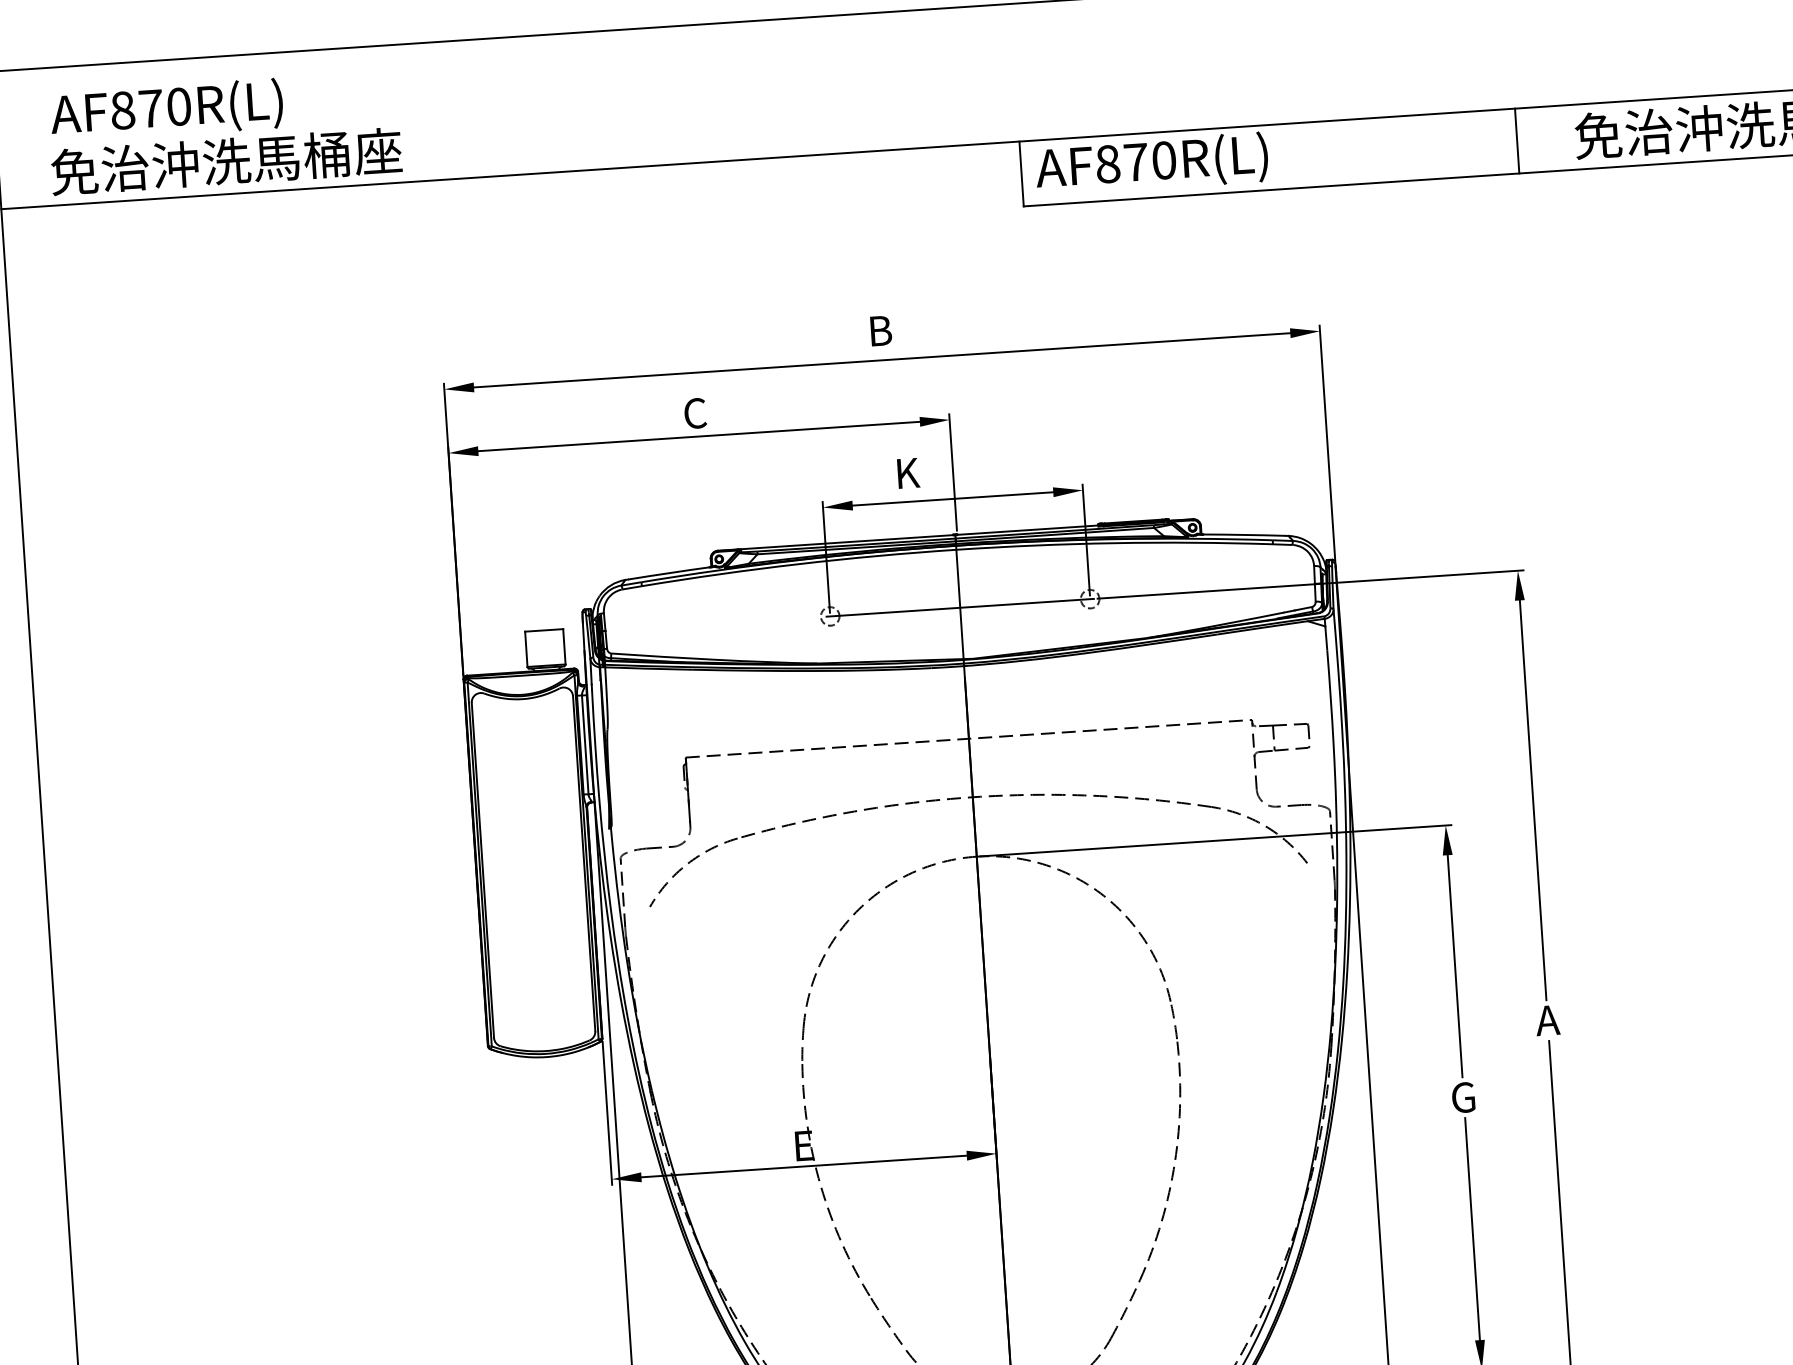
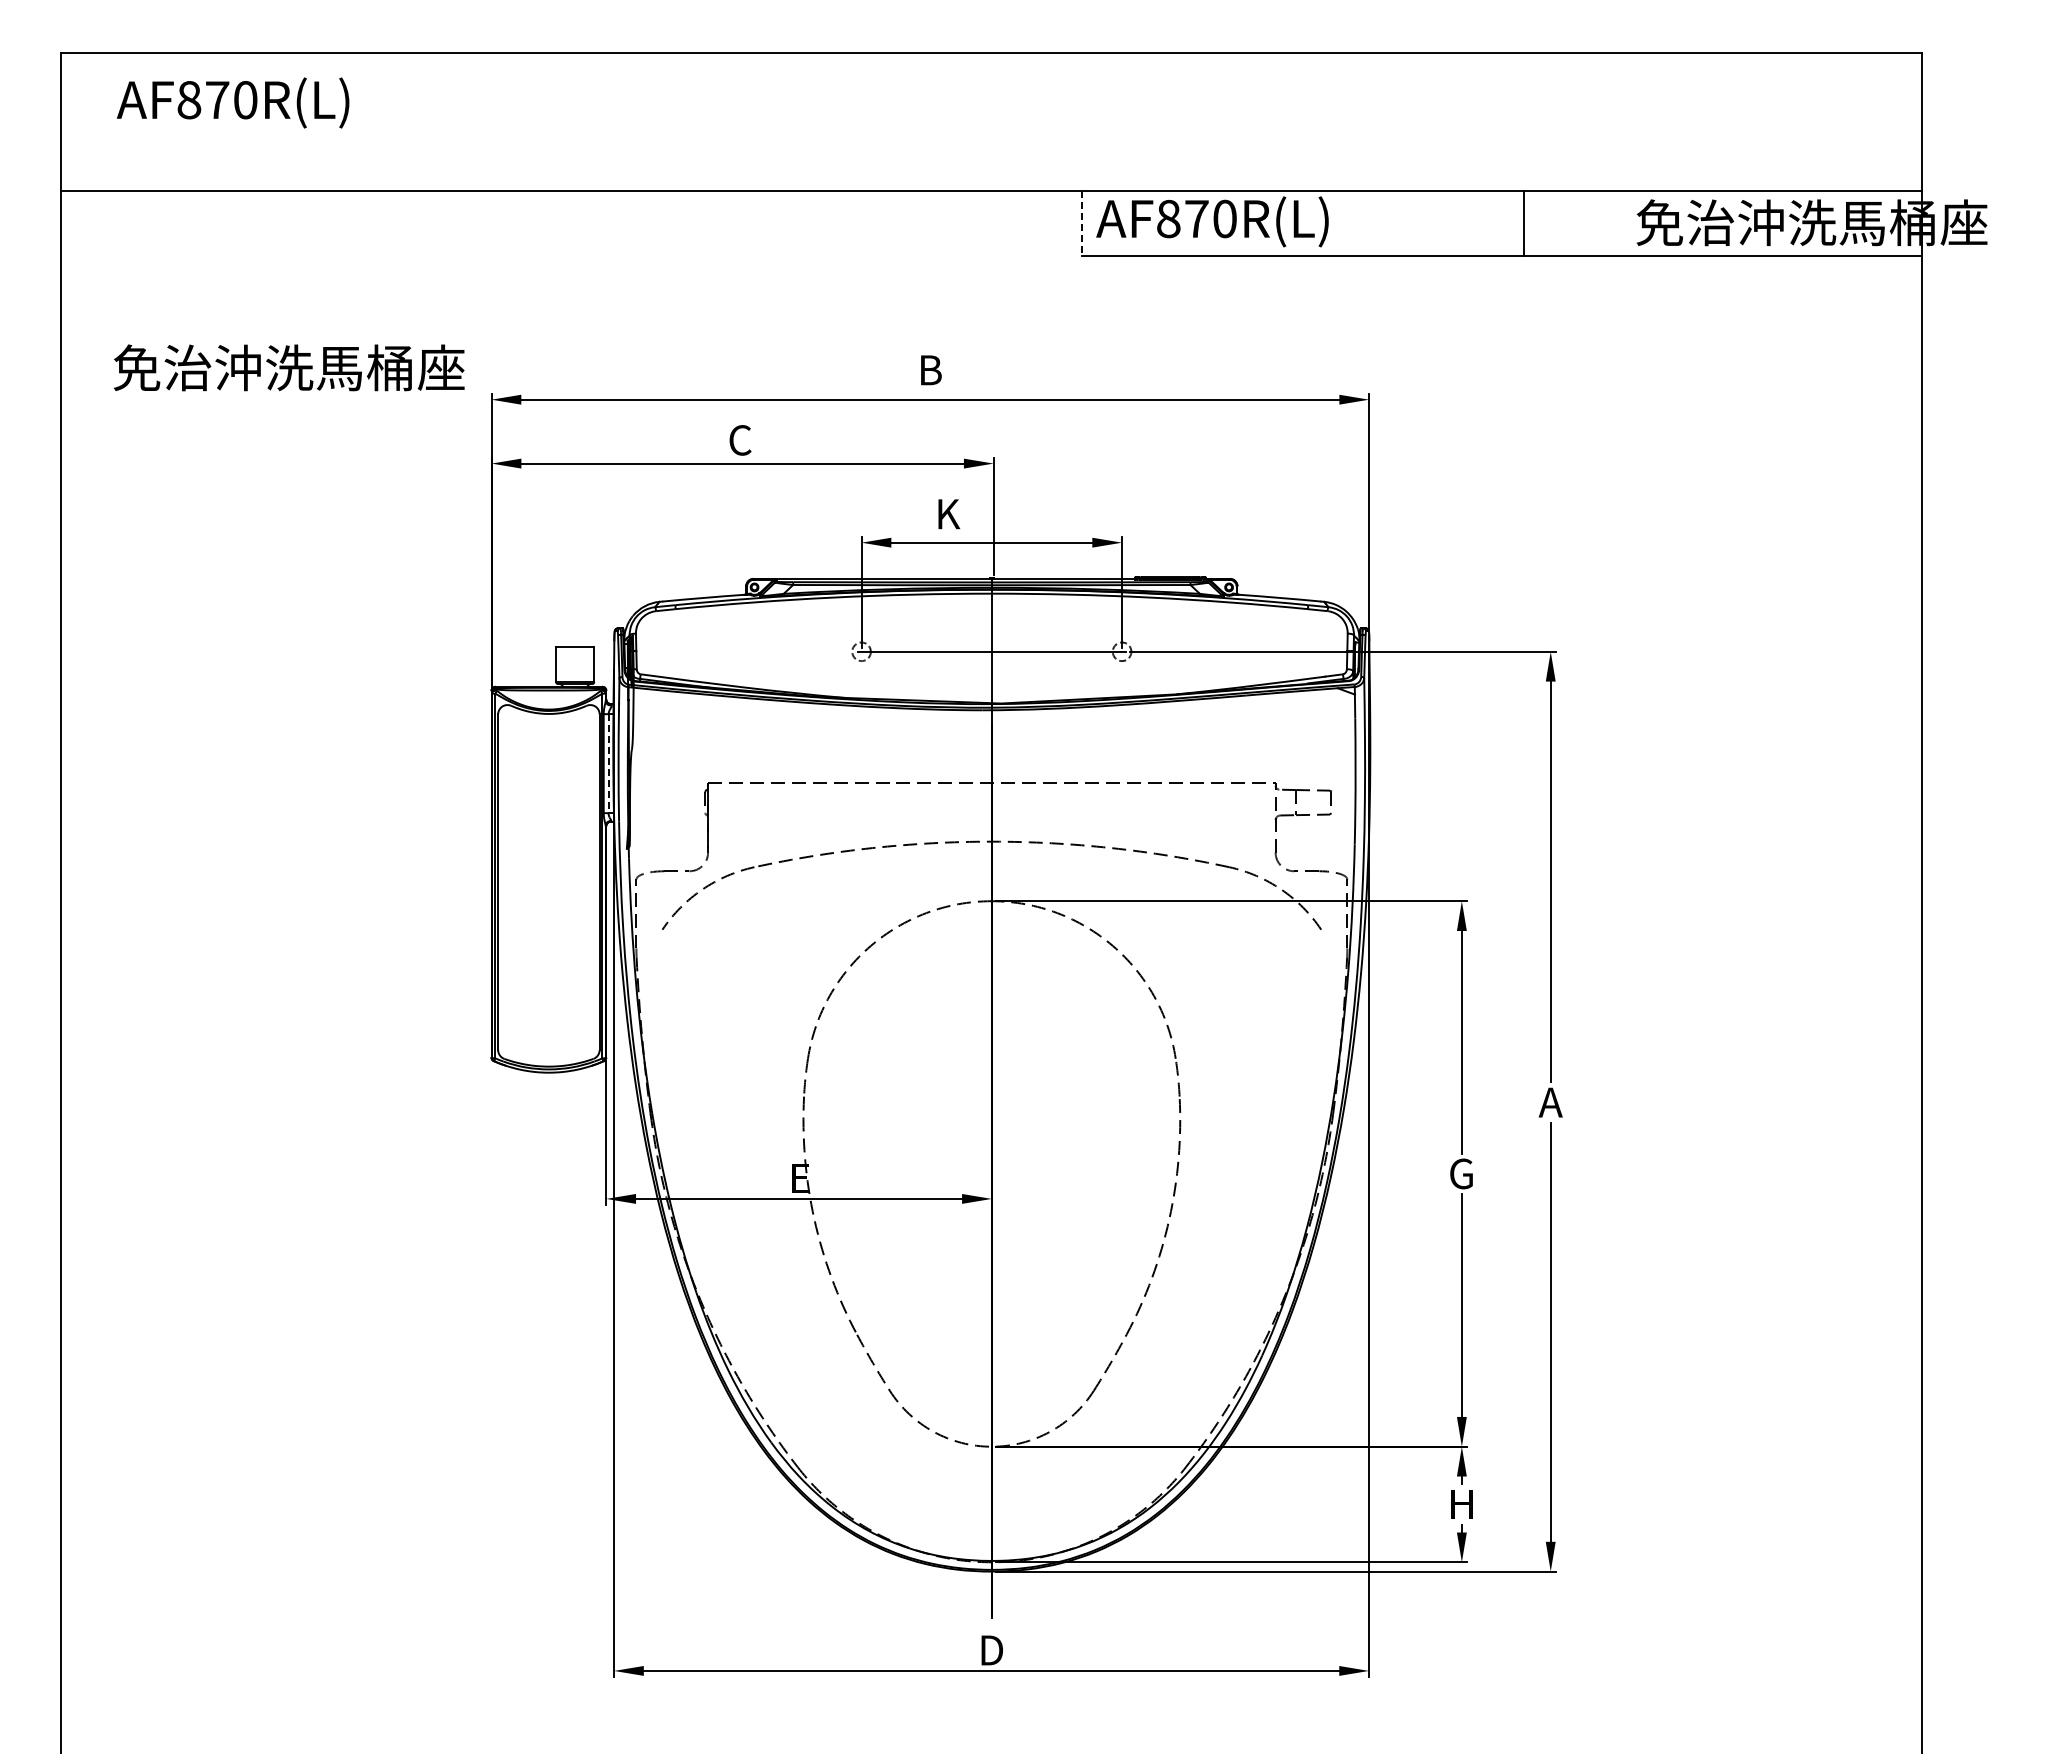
line: (1517, 140) -> (1524, 222), moved
text: (225, 161) -> (288, 367), moved
line: (1021, 174) -> (1081, 223), solid -> dashed
line: (585, 745) -> (608, 764), solid -> dashed

